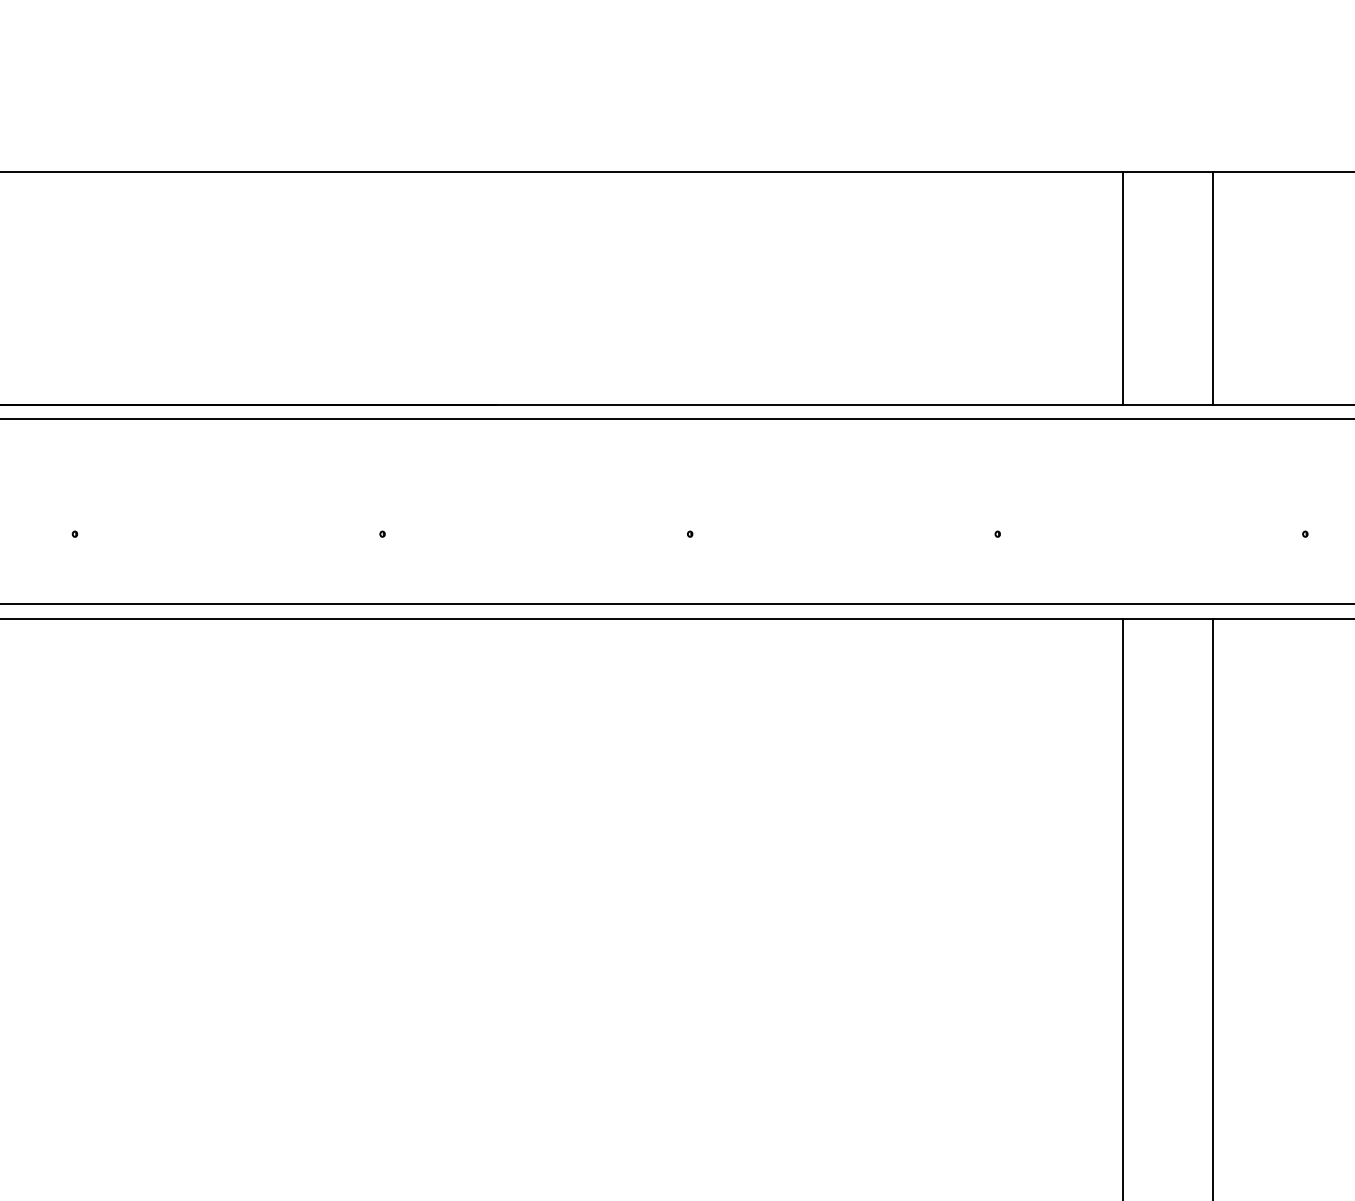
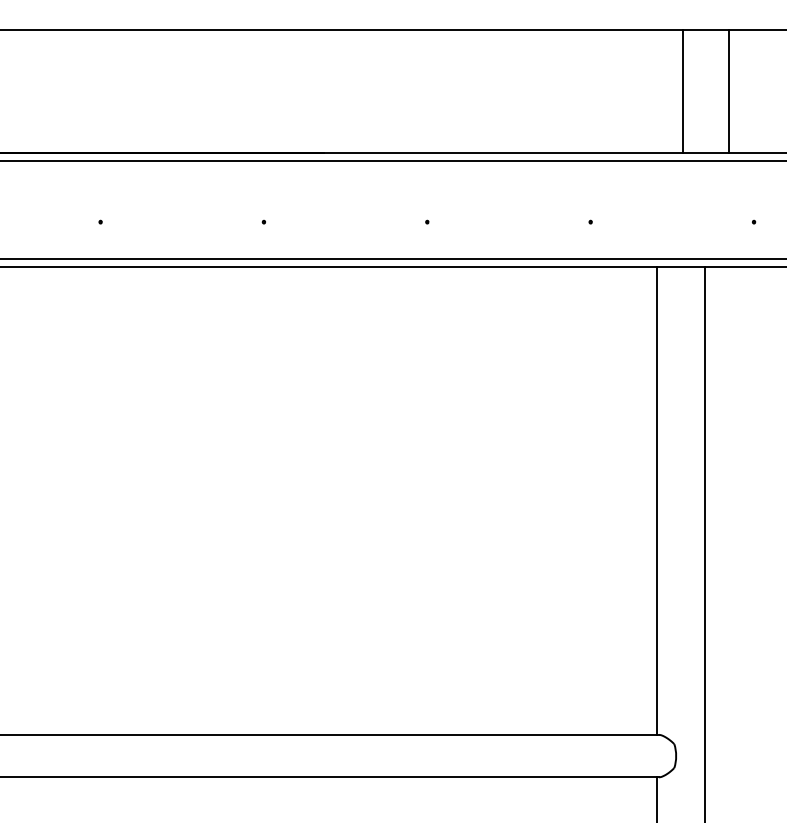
line: (1123, 288) -> (683, 91), moved
line: (1213, 288) -> (729, 91), moved

